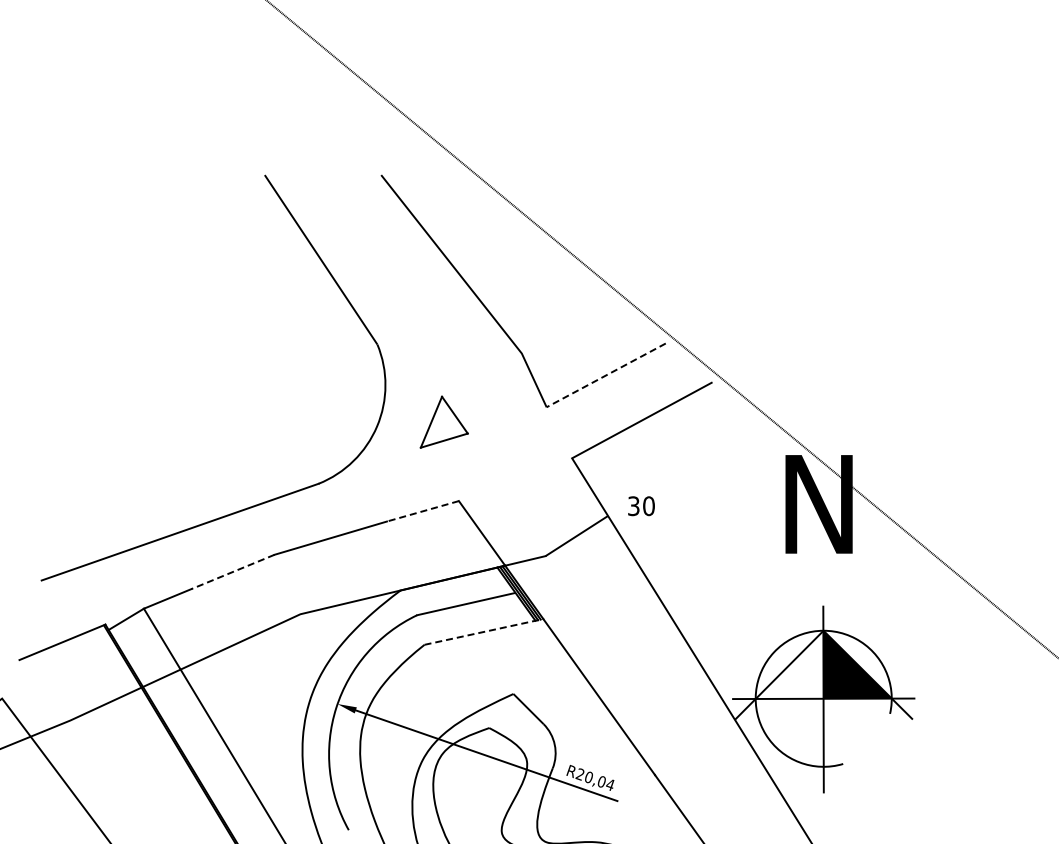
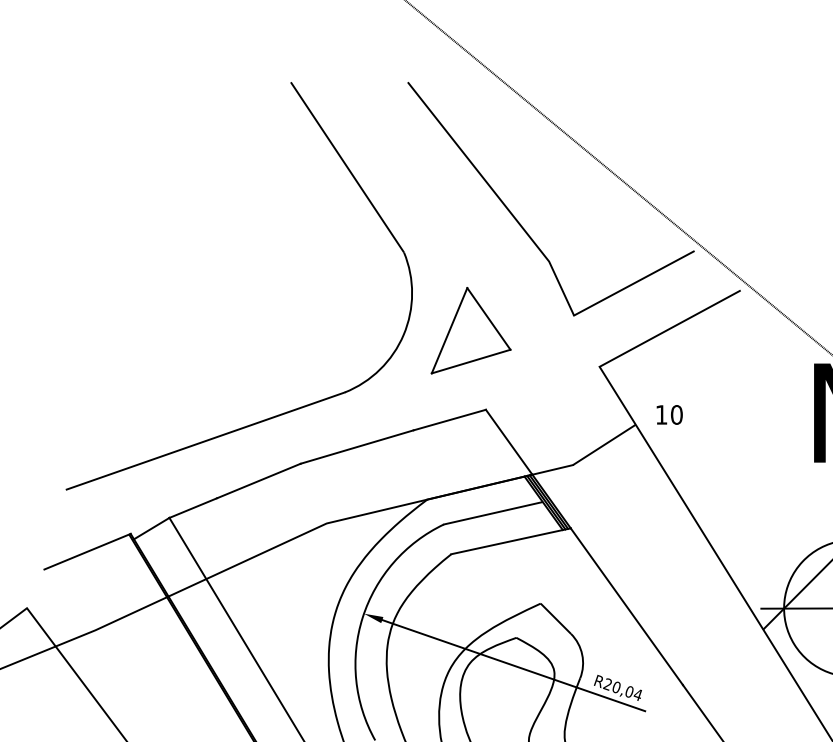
line: (606, 375) -> (634, 283), dashed -> solid
part: (444, 421) -> (471, 329), size x1.67
text: (633, 506) -> (661, 415), 30 -> 10
line: (422, 511) -> (449, 420), dashed -> solid
line: (232, 572) -> (258, 481), dashed -> solid
line: (483, 631) -> (510, 540), dashed -> solid

